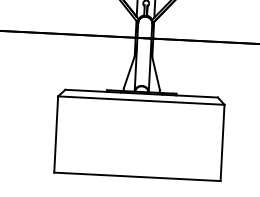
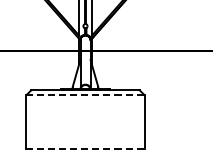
line: (141, 101) -> (85, 95), solid -> dashed
line: (137, 177) -> (85, 149), solid -> dashed

